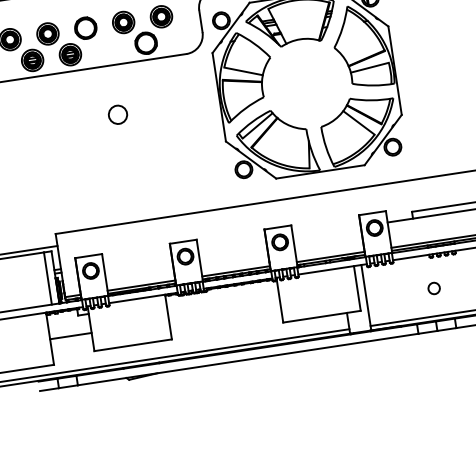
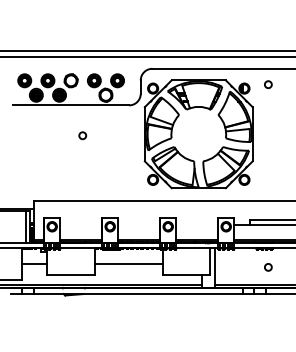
circle: (117, 114) -> (82, 135), size x0.62
circle: (434, 288) -> (268, 267), moved
line: (224, 312) -> (128, 263), added

